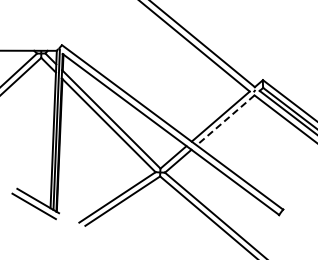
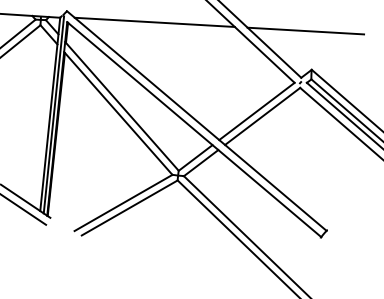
line: (255, 48) -> (305, 30), added
line: (133, 49) -> (154, 22), added
line: (225, 120) -> (262, 116), dashed -> solid

